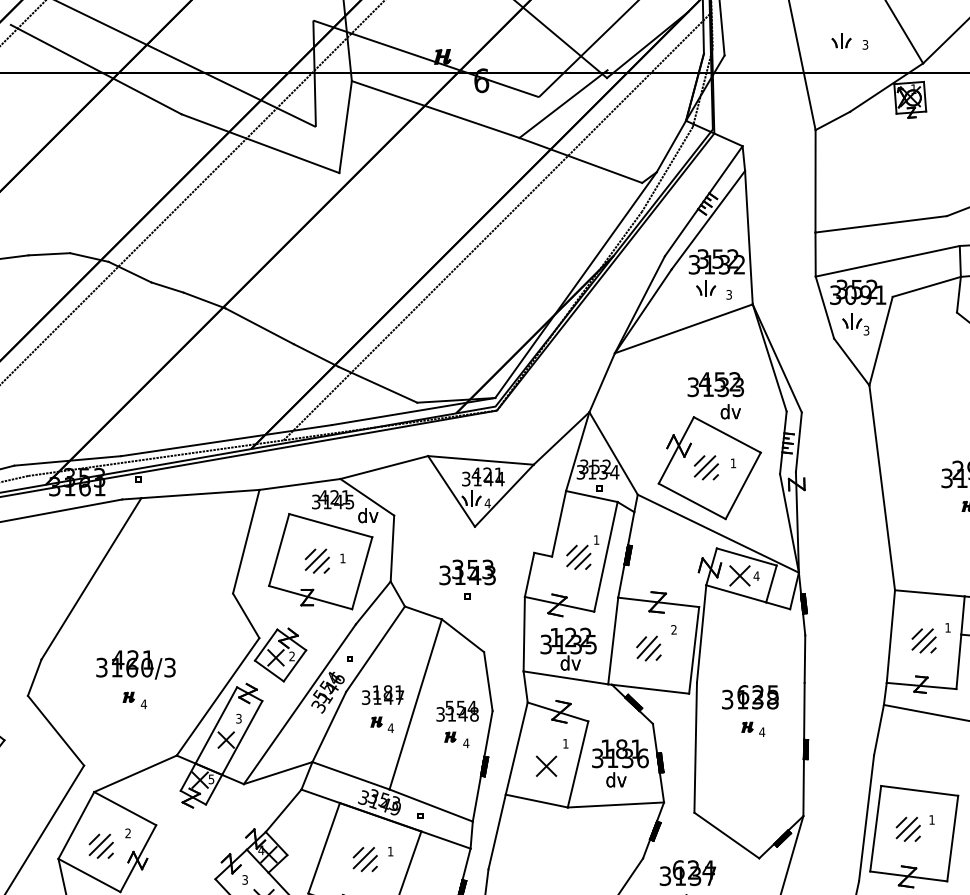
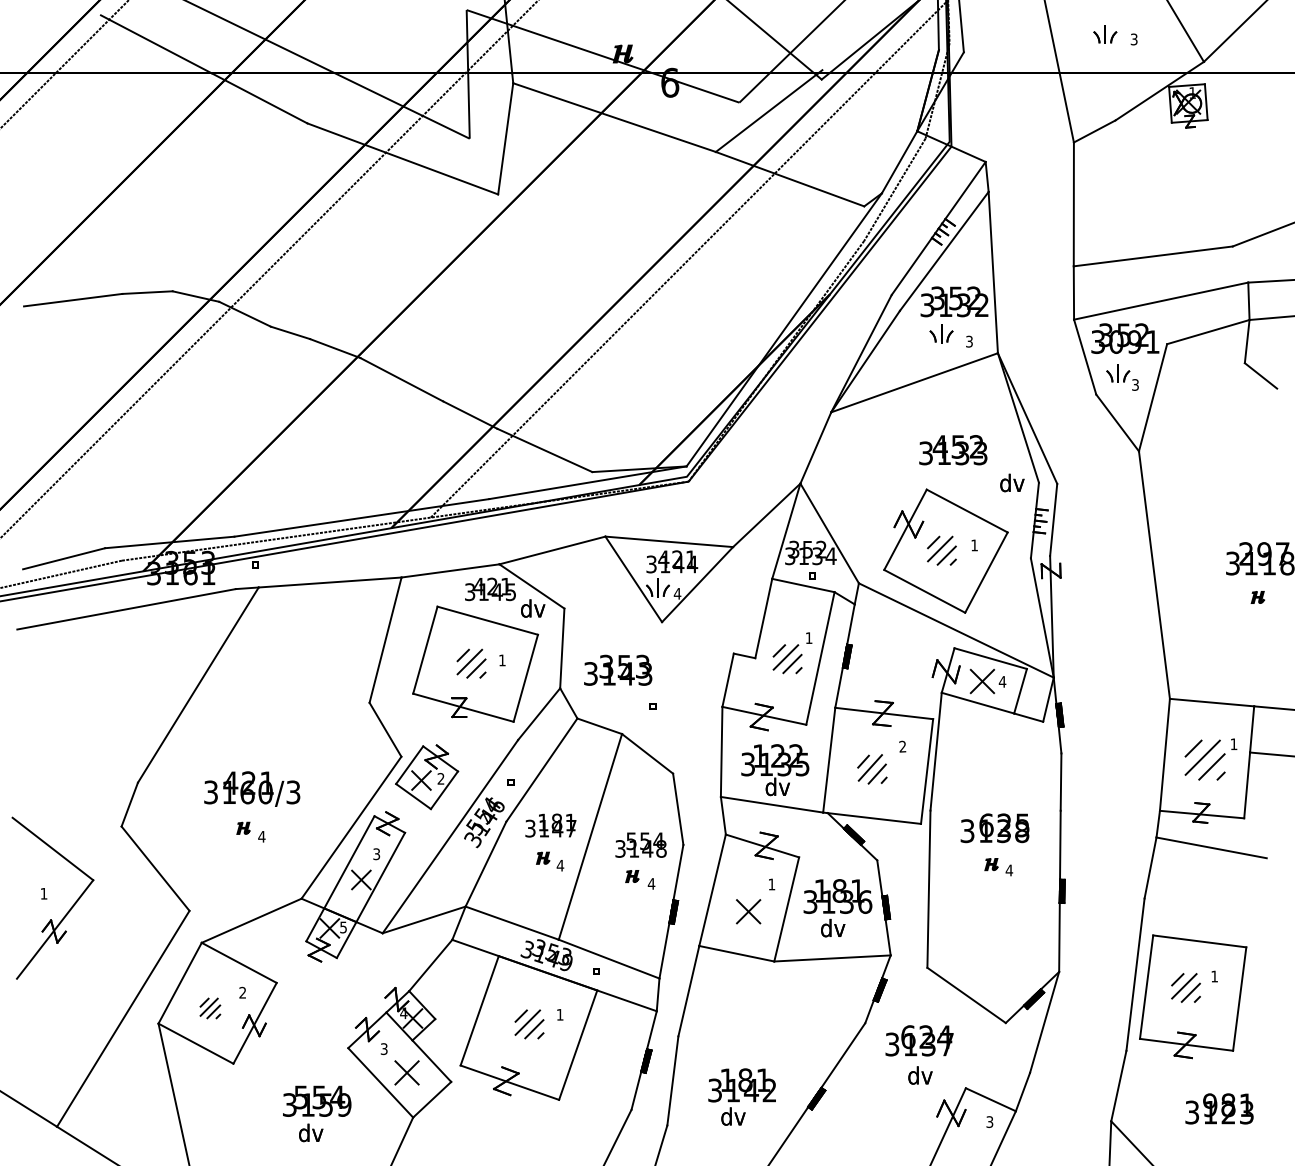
text: (730, 411) -> (1012, 482), moved
text: (467, 571) -> (618, 669), moved
part: (923, 640) -> (1204, 759), size x1.4
part: (101, 846) -> (210, 1008), size x0.7

